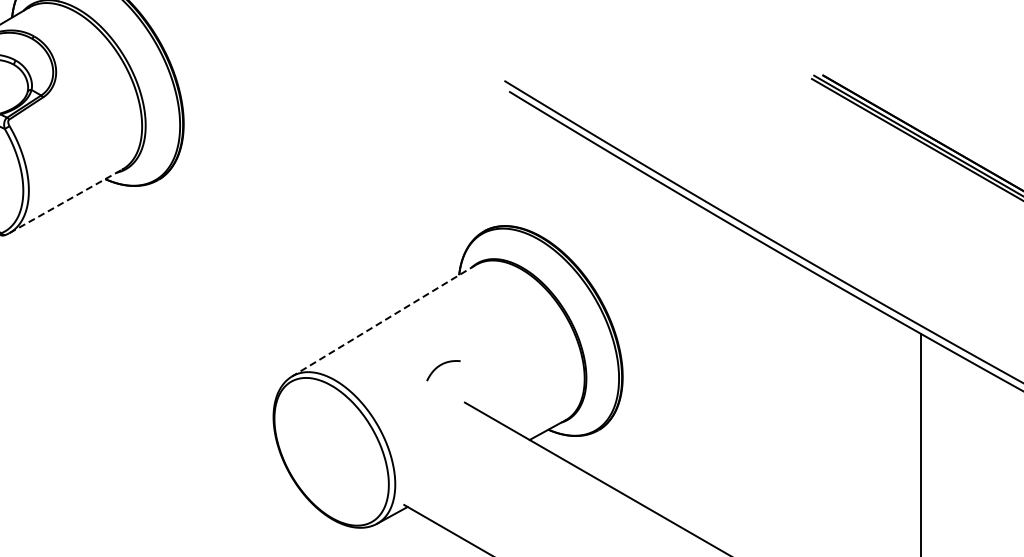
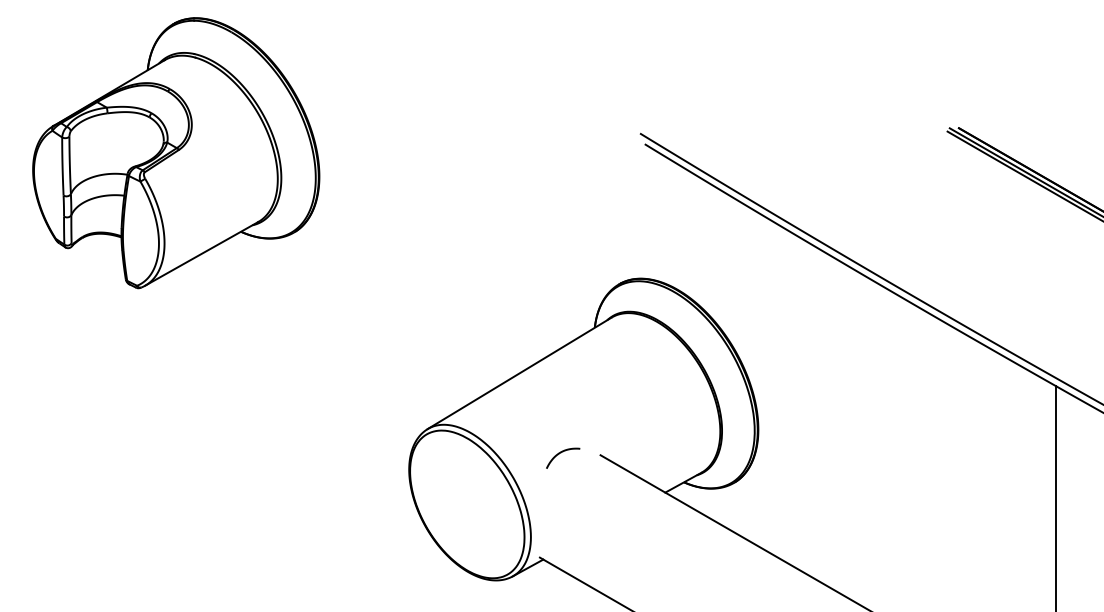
line: (65, 200) -> (201, 253), dashed -> solid
line: (383, 320) -> (519, 373), dashed -> solid
curve: (441, 365) -> (561, 453), moved

